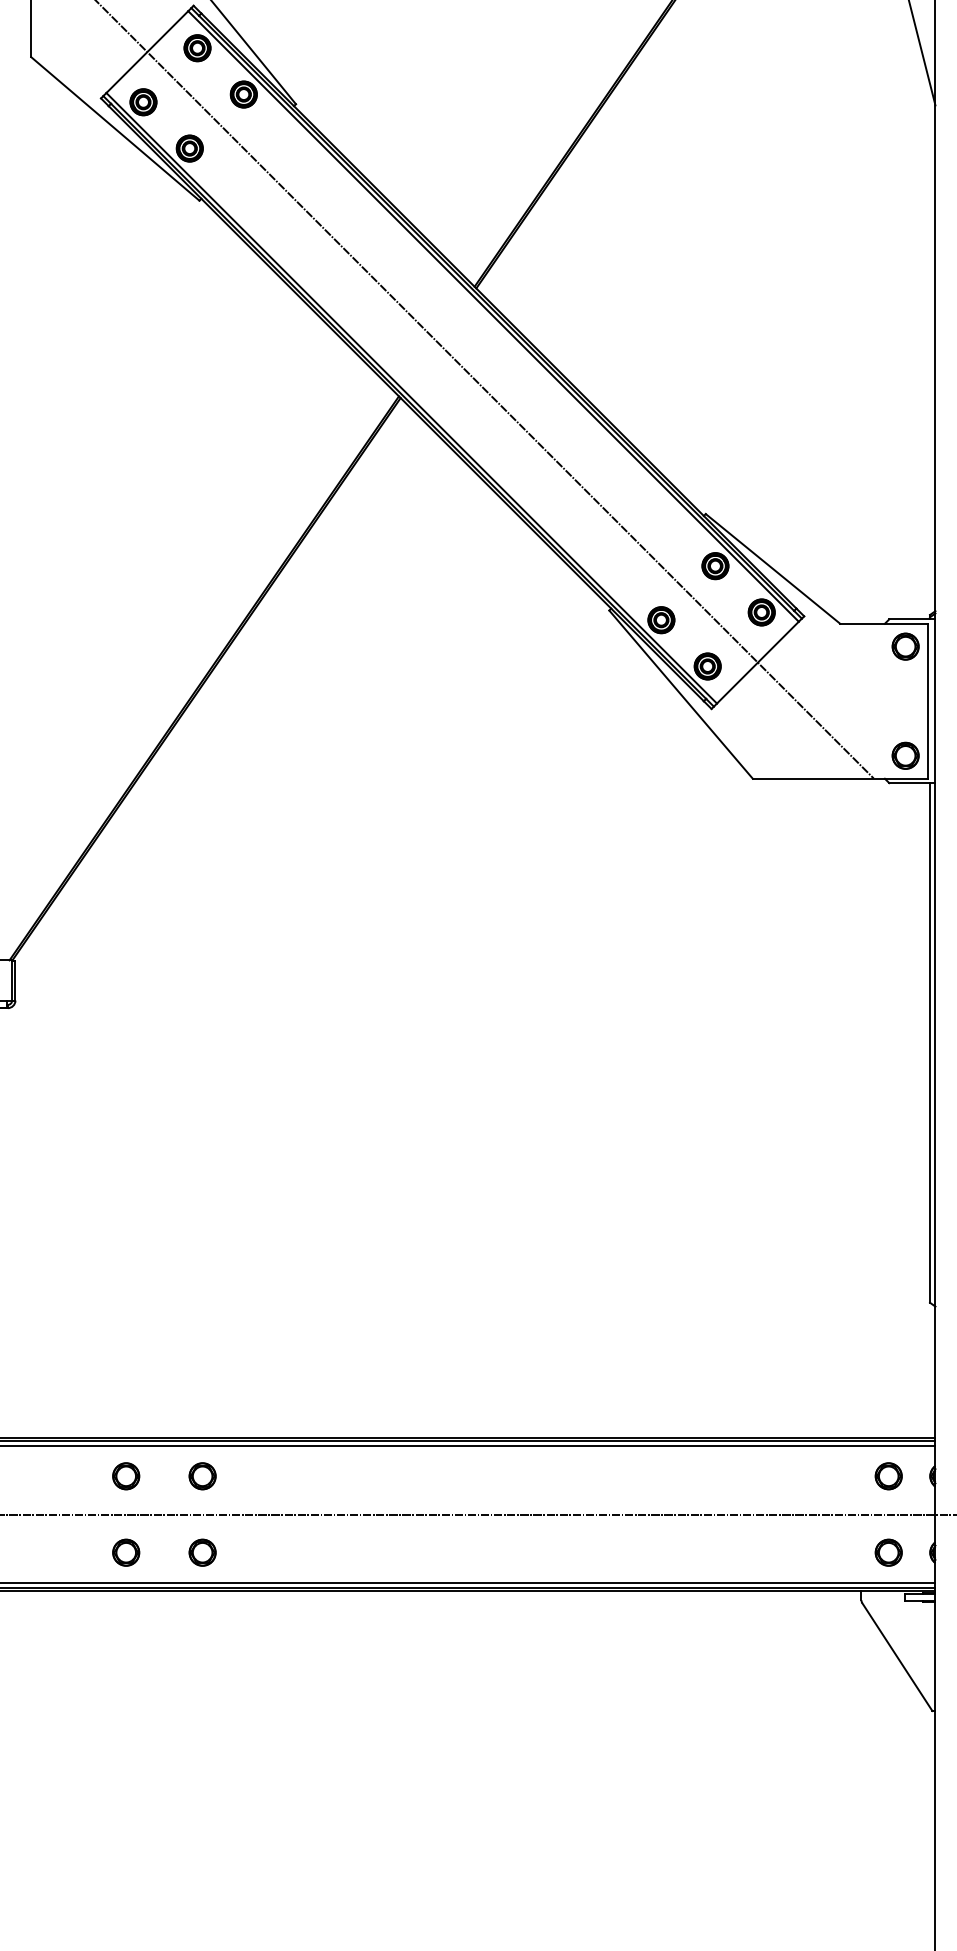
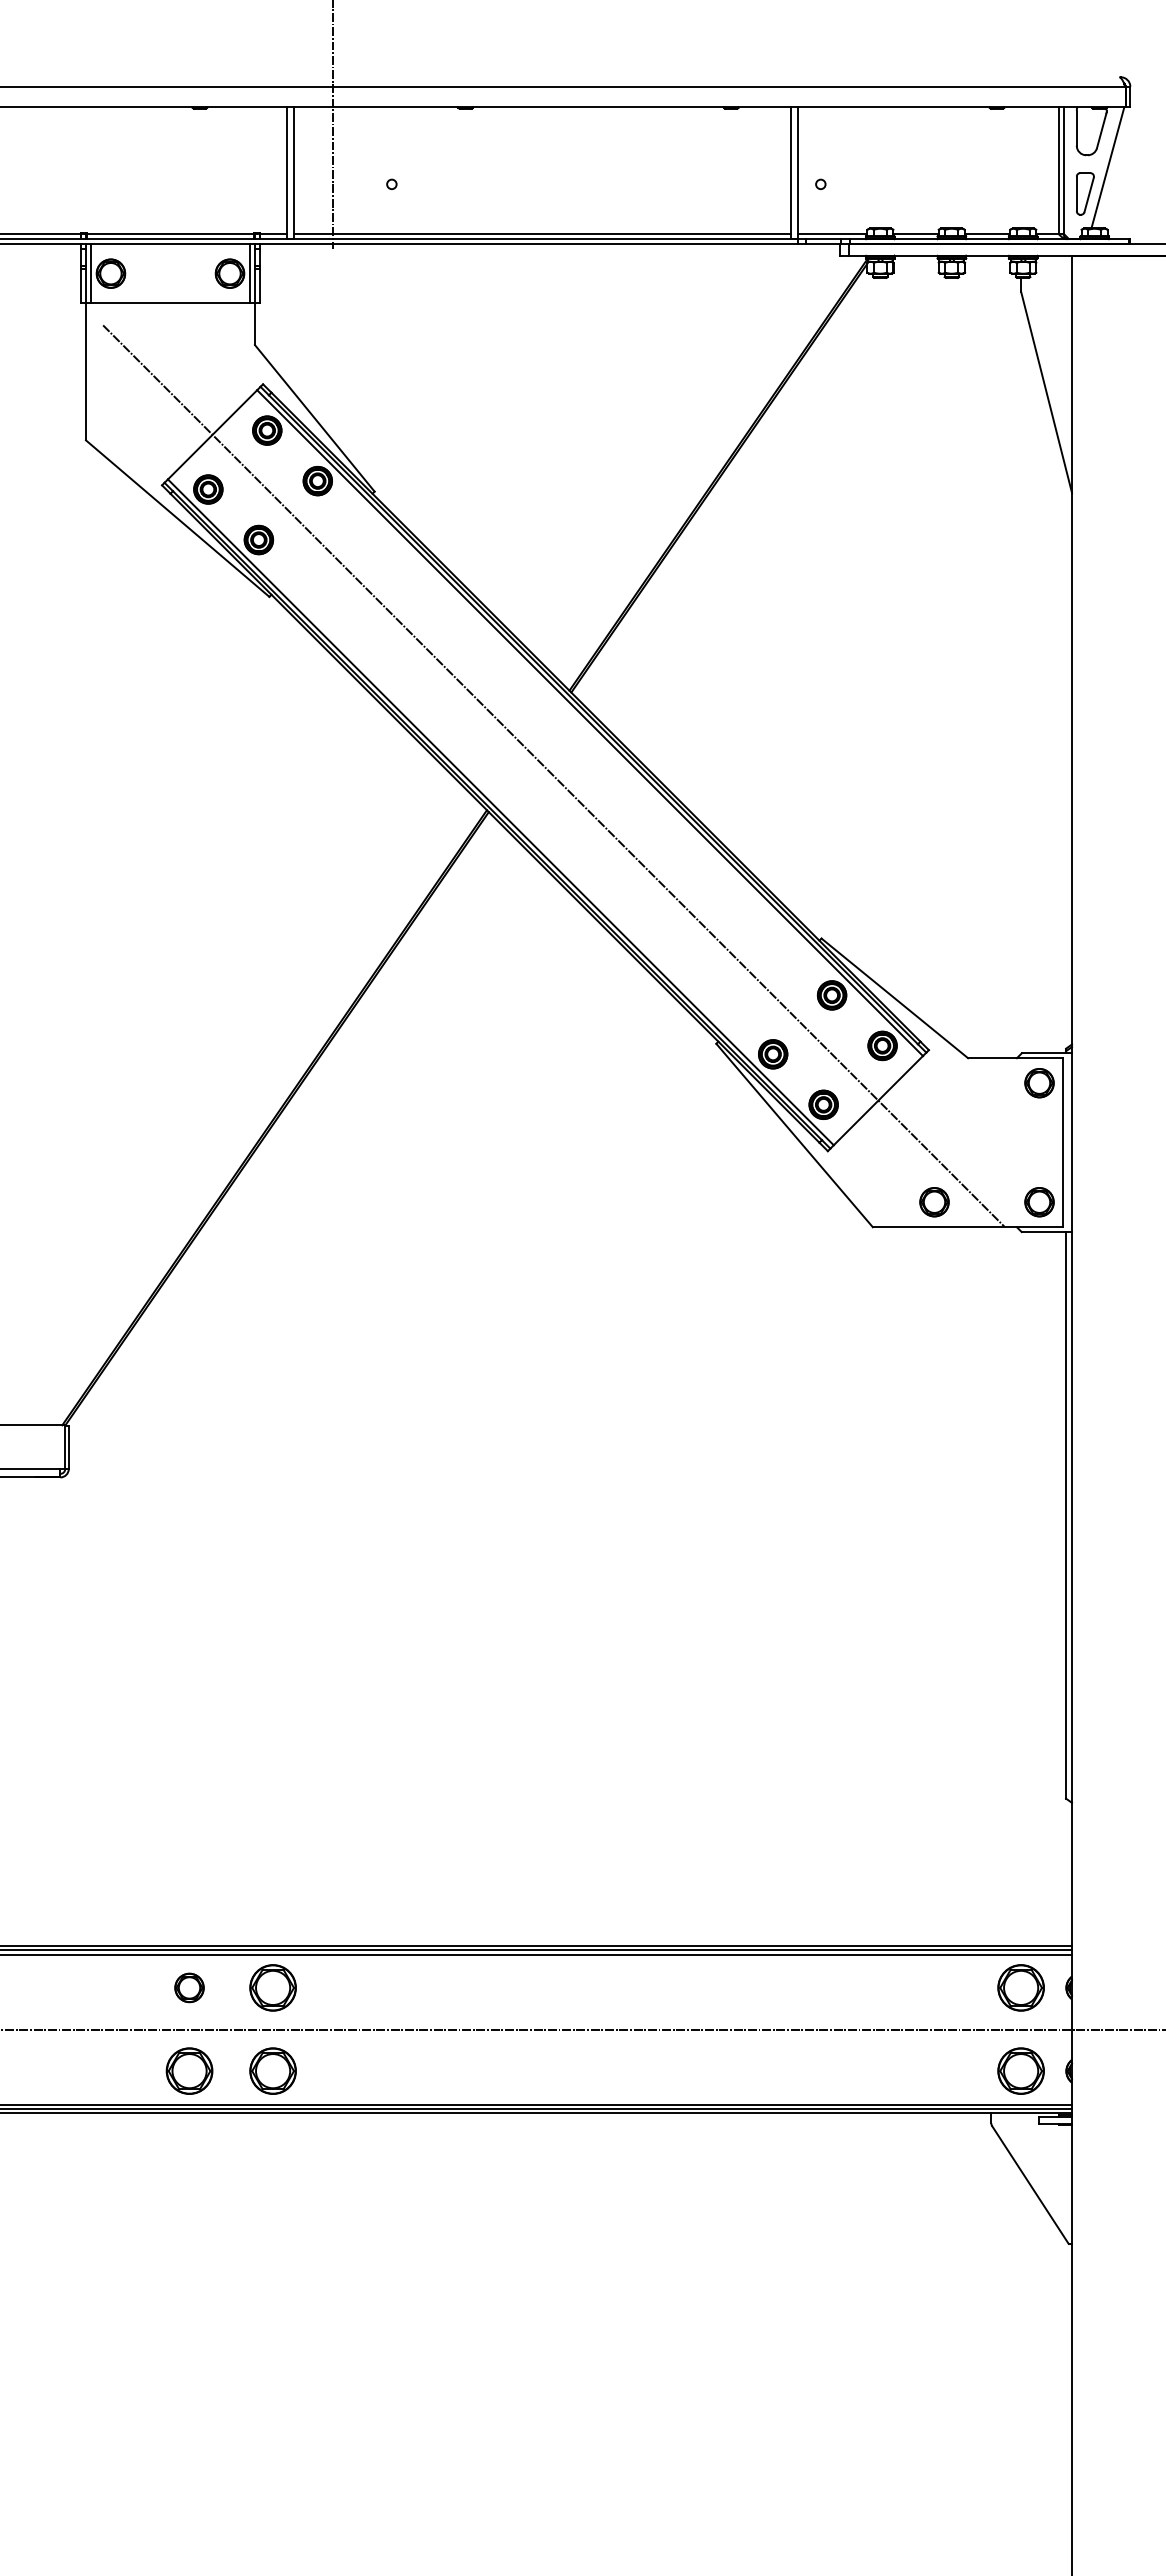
part: (809, 756) -> (934, 1202), added
part: (202, 1475) -> (272, 1987), size x1.6
part: (888, 1475) -> (1020, 1987), size x1.6
part: (126, 1552) -> (189, 2071), size x1.6
part: (202, 1552) -> (272, 2071), size x1.6
part: (888, 1552) -> (1020, 2071), size x1.6

